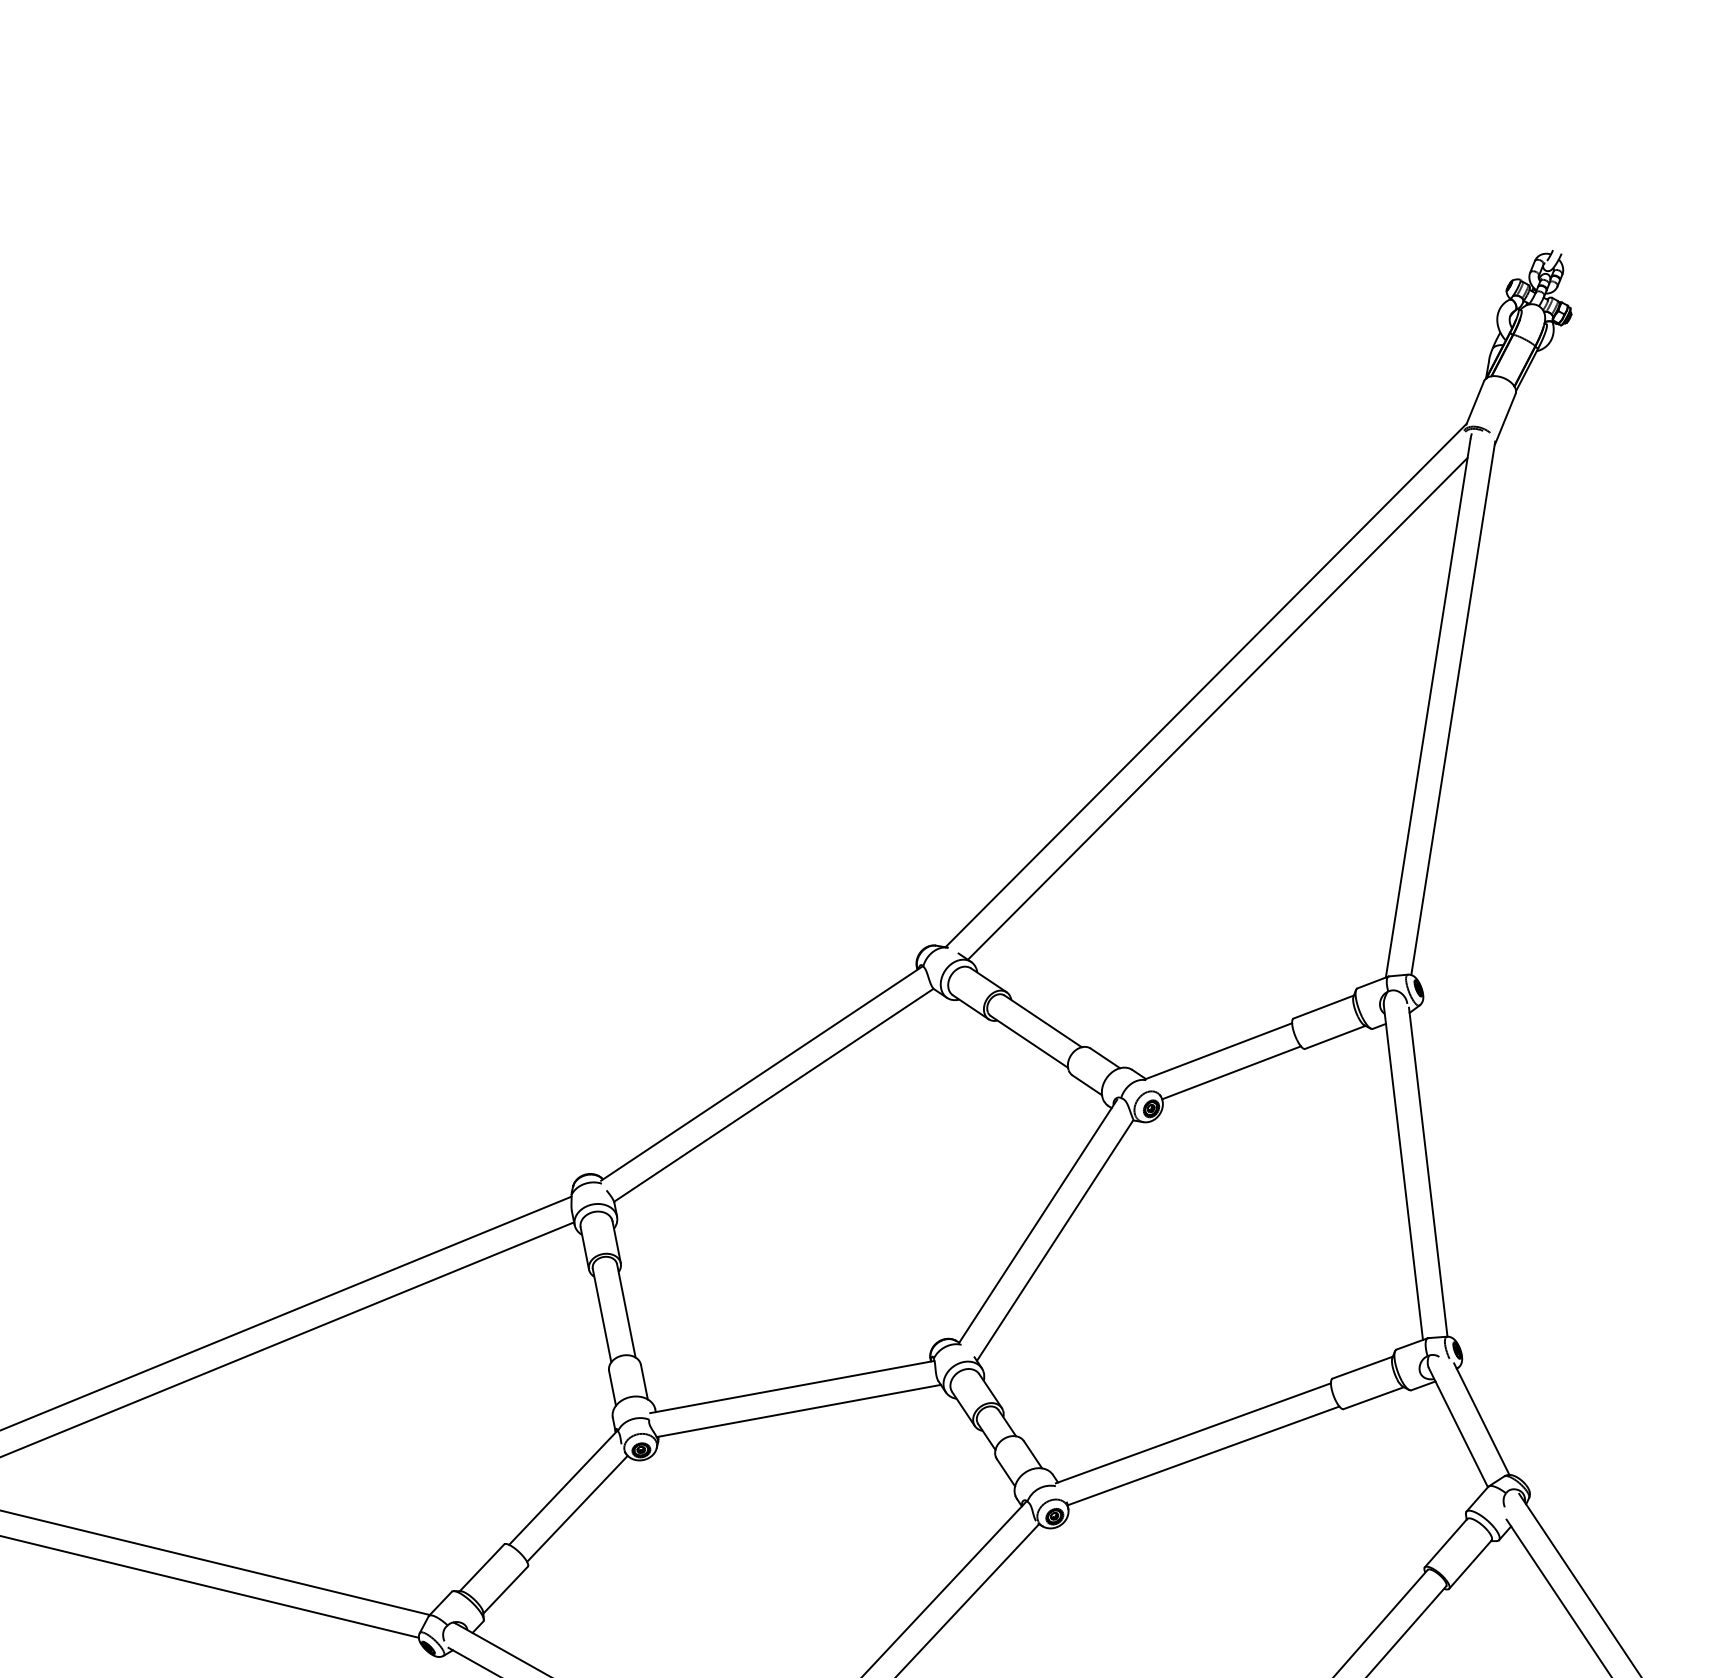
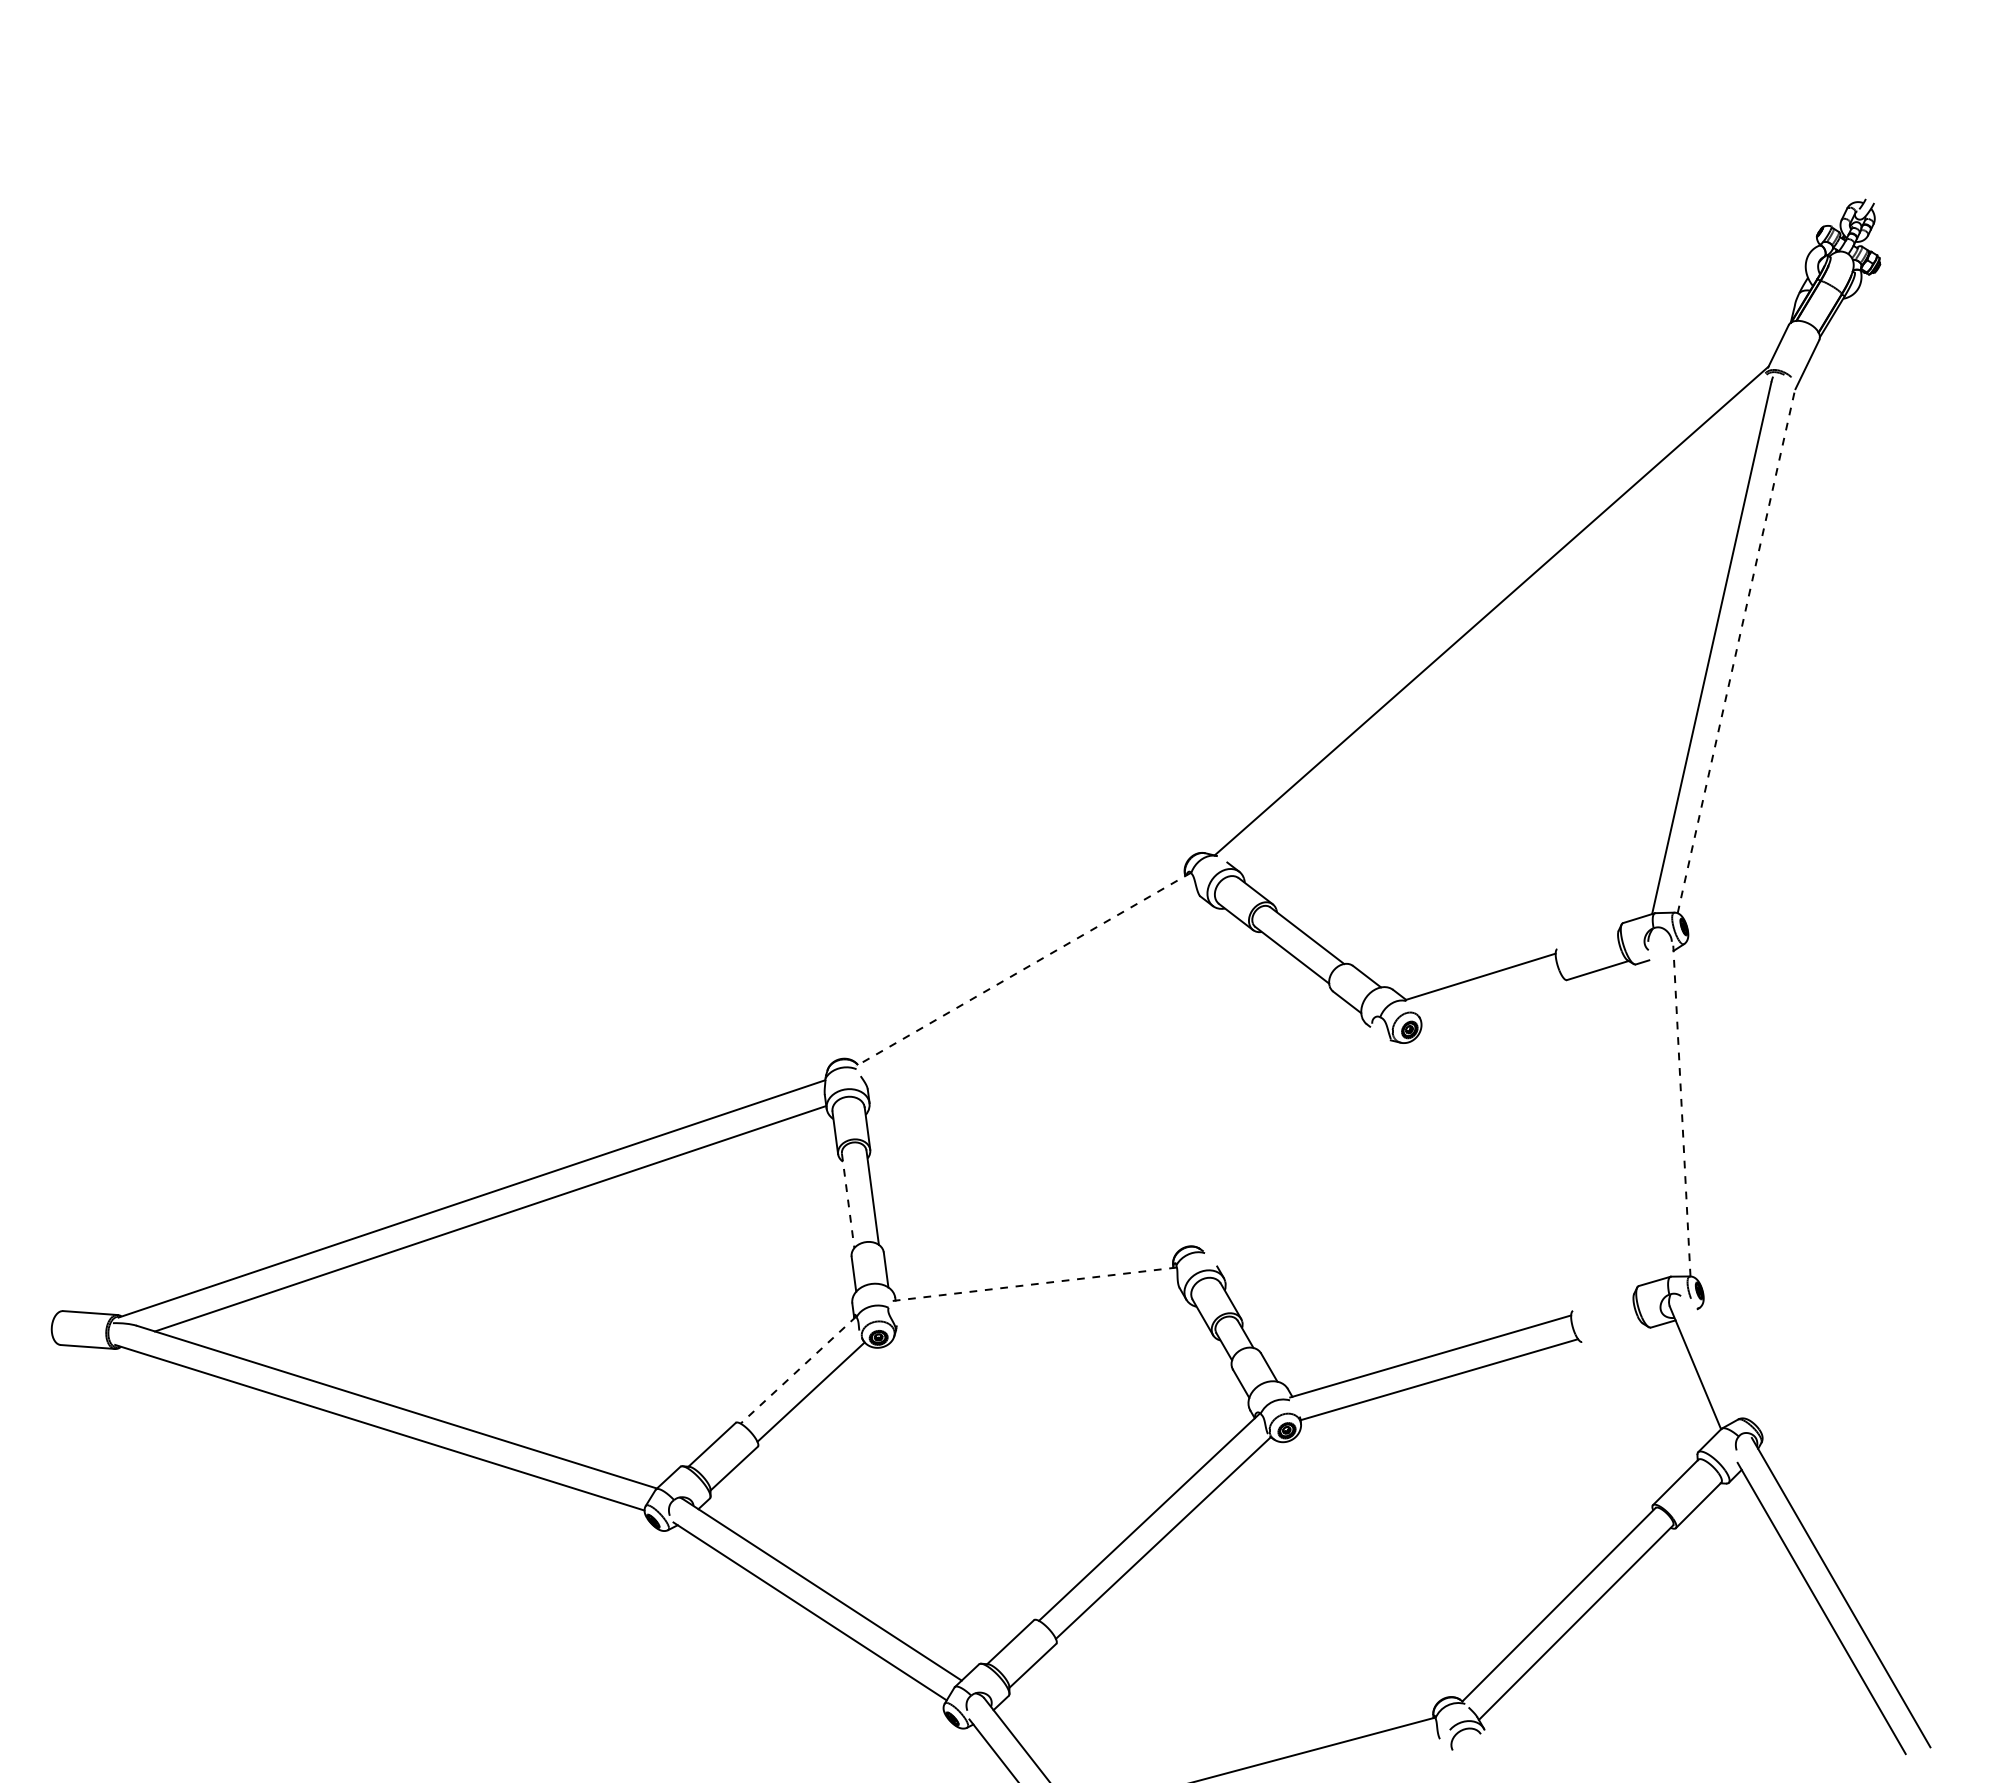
line: (1217, 708) -> (1501, 634), removed
line: (1452, 708) -> (1736, 649), solid -> dashed
line: (1323, 1007) -> (1588, 939), removed
line: (762, 1073) -> (1023, 969), solid -> dashed
line: (1231, 1073) -> (1491, 999), removed
line: (773, 1095) -> (1033, 992), removed
line: (1402, 1172) -> (1656, 1109), removed
line: (1427, 1172) -> (1681, 1111), solid -> dashed
line: (1038, 1220) -> (1289, 1134), removed
line: (1054, 1240) -> (1304, 1155), removed
line: (602, 1315) -> (848, 1200), solid -> dashed
line: (1362, 1367) -> (1603, 1301), removed
line: (791, 1387) -> (1032, 1284), solid -> dashed
line: (1373, 1398) -> (1612, 1333), removed
line: (797, 1410) -> (1037, 1308), removed
line: (1481, 1418) -> (1719, 1360), removed
line: (563, 1488) -> (798, 1370), solid -> dashed

